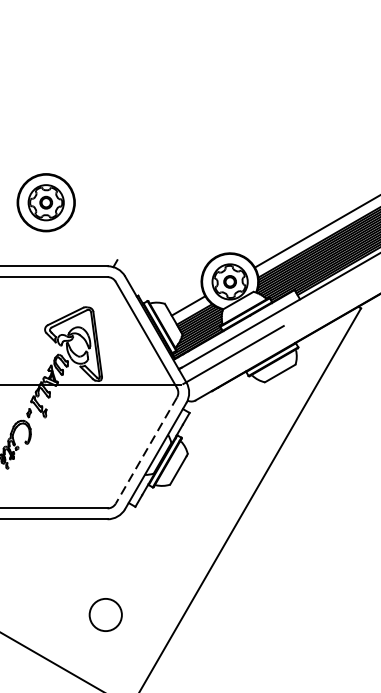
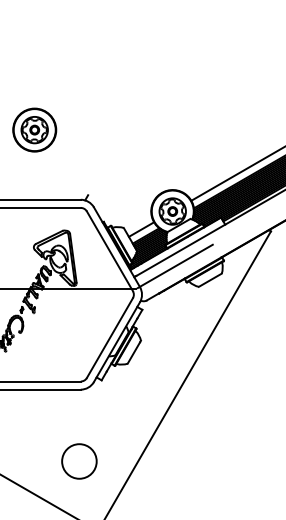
part: (45, 201) -> (34, 129), moved
line: (145, 451) -> (109, 338), dashed -> solid
circle: (105, 615) -> (79, 461), size x1.43

